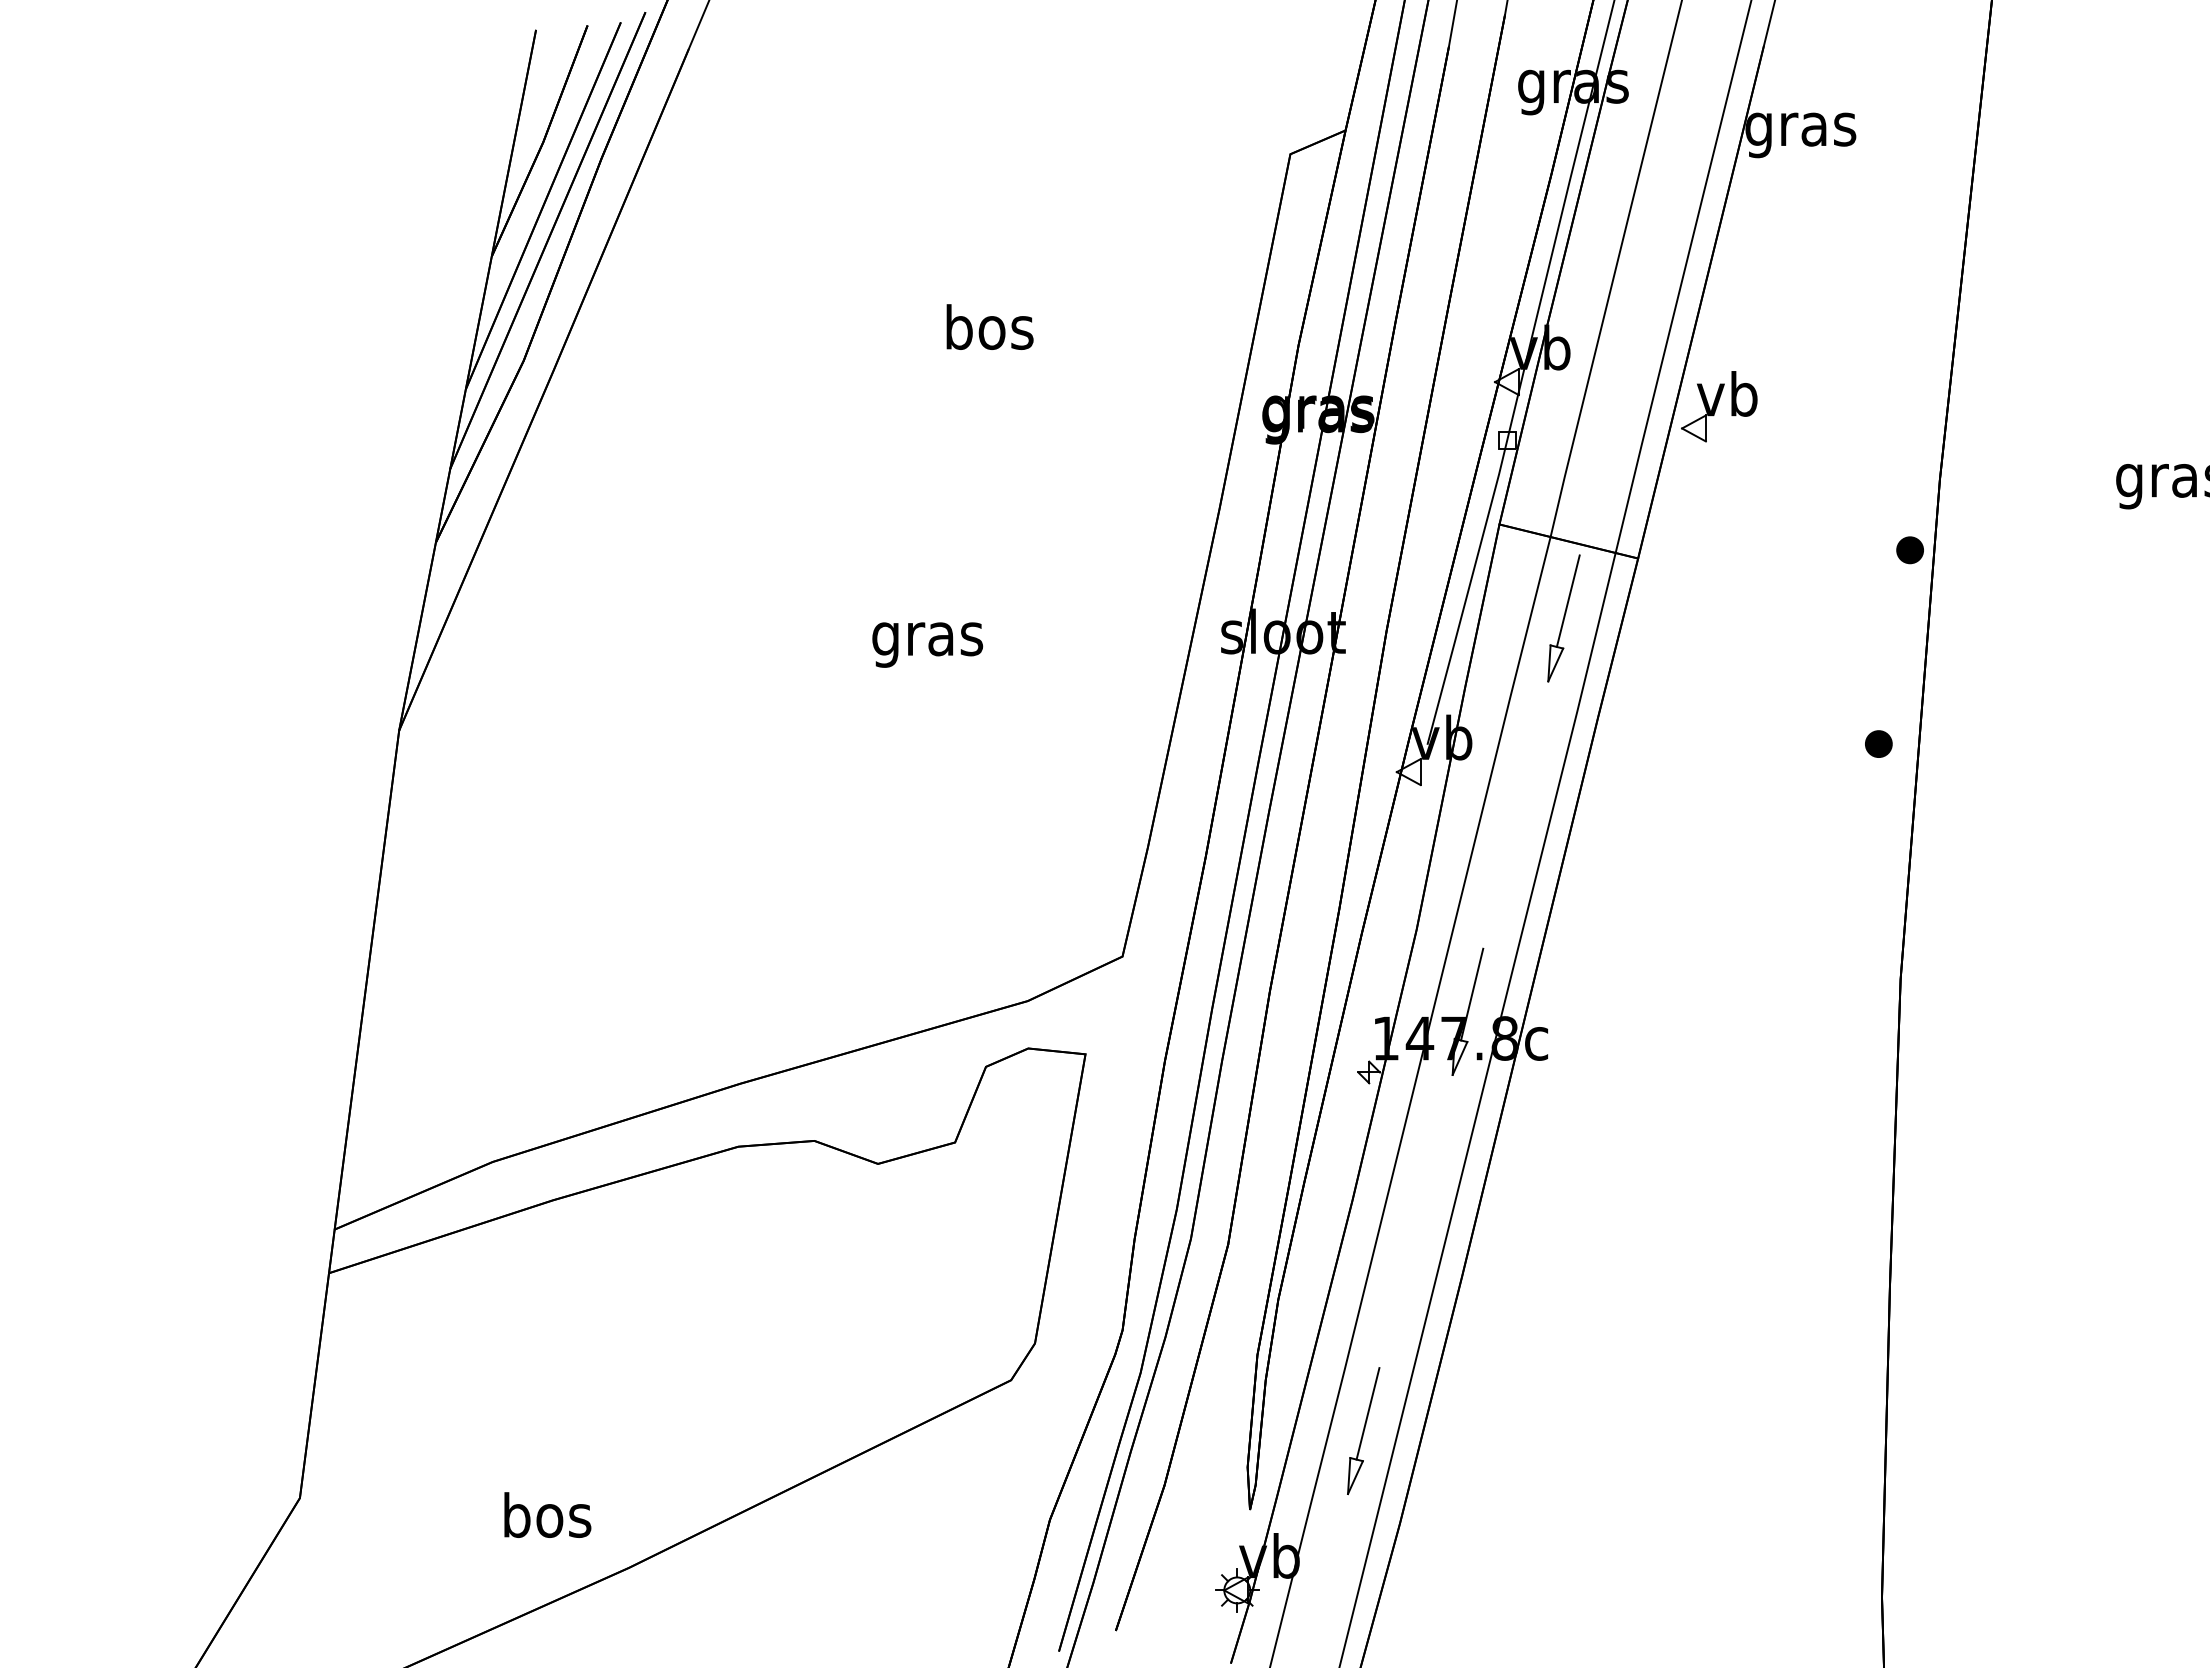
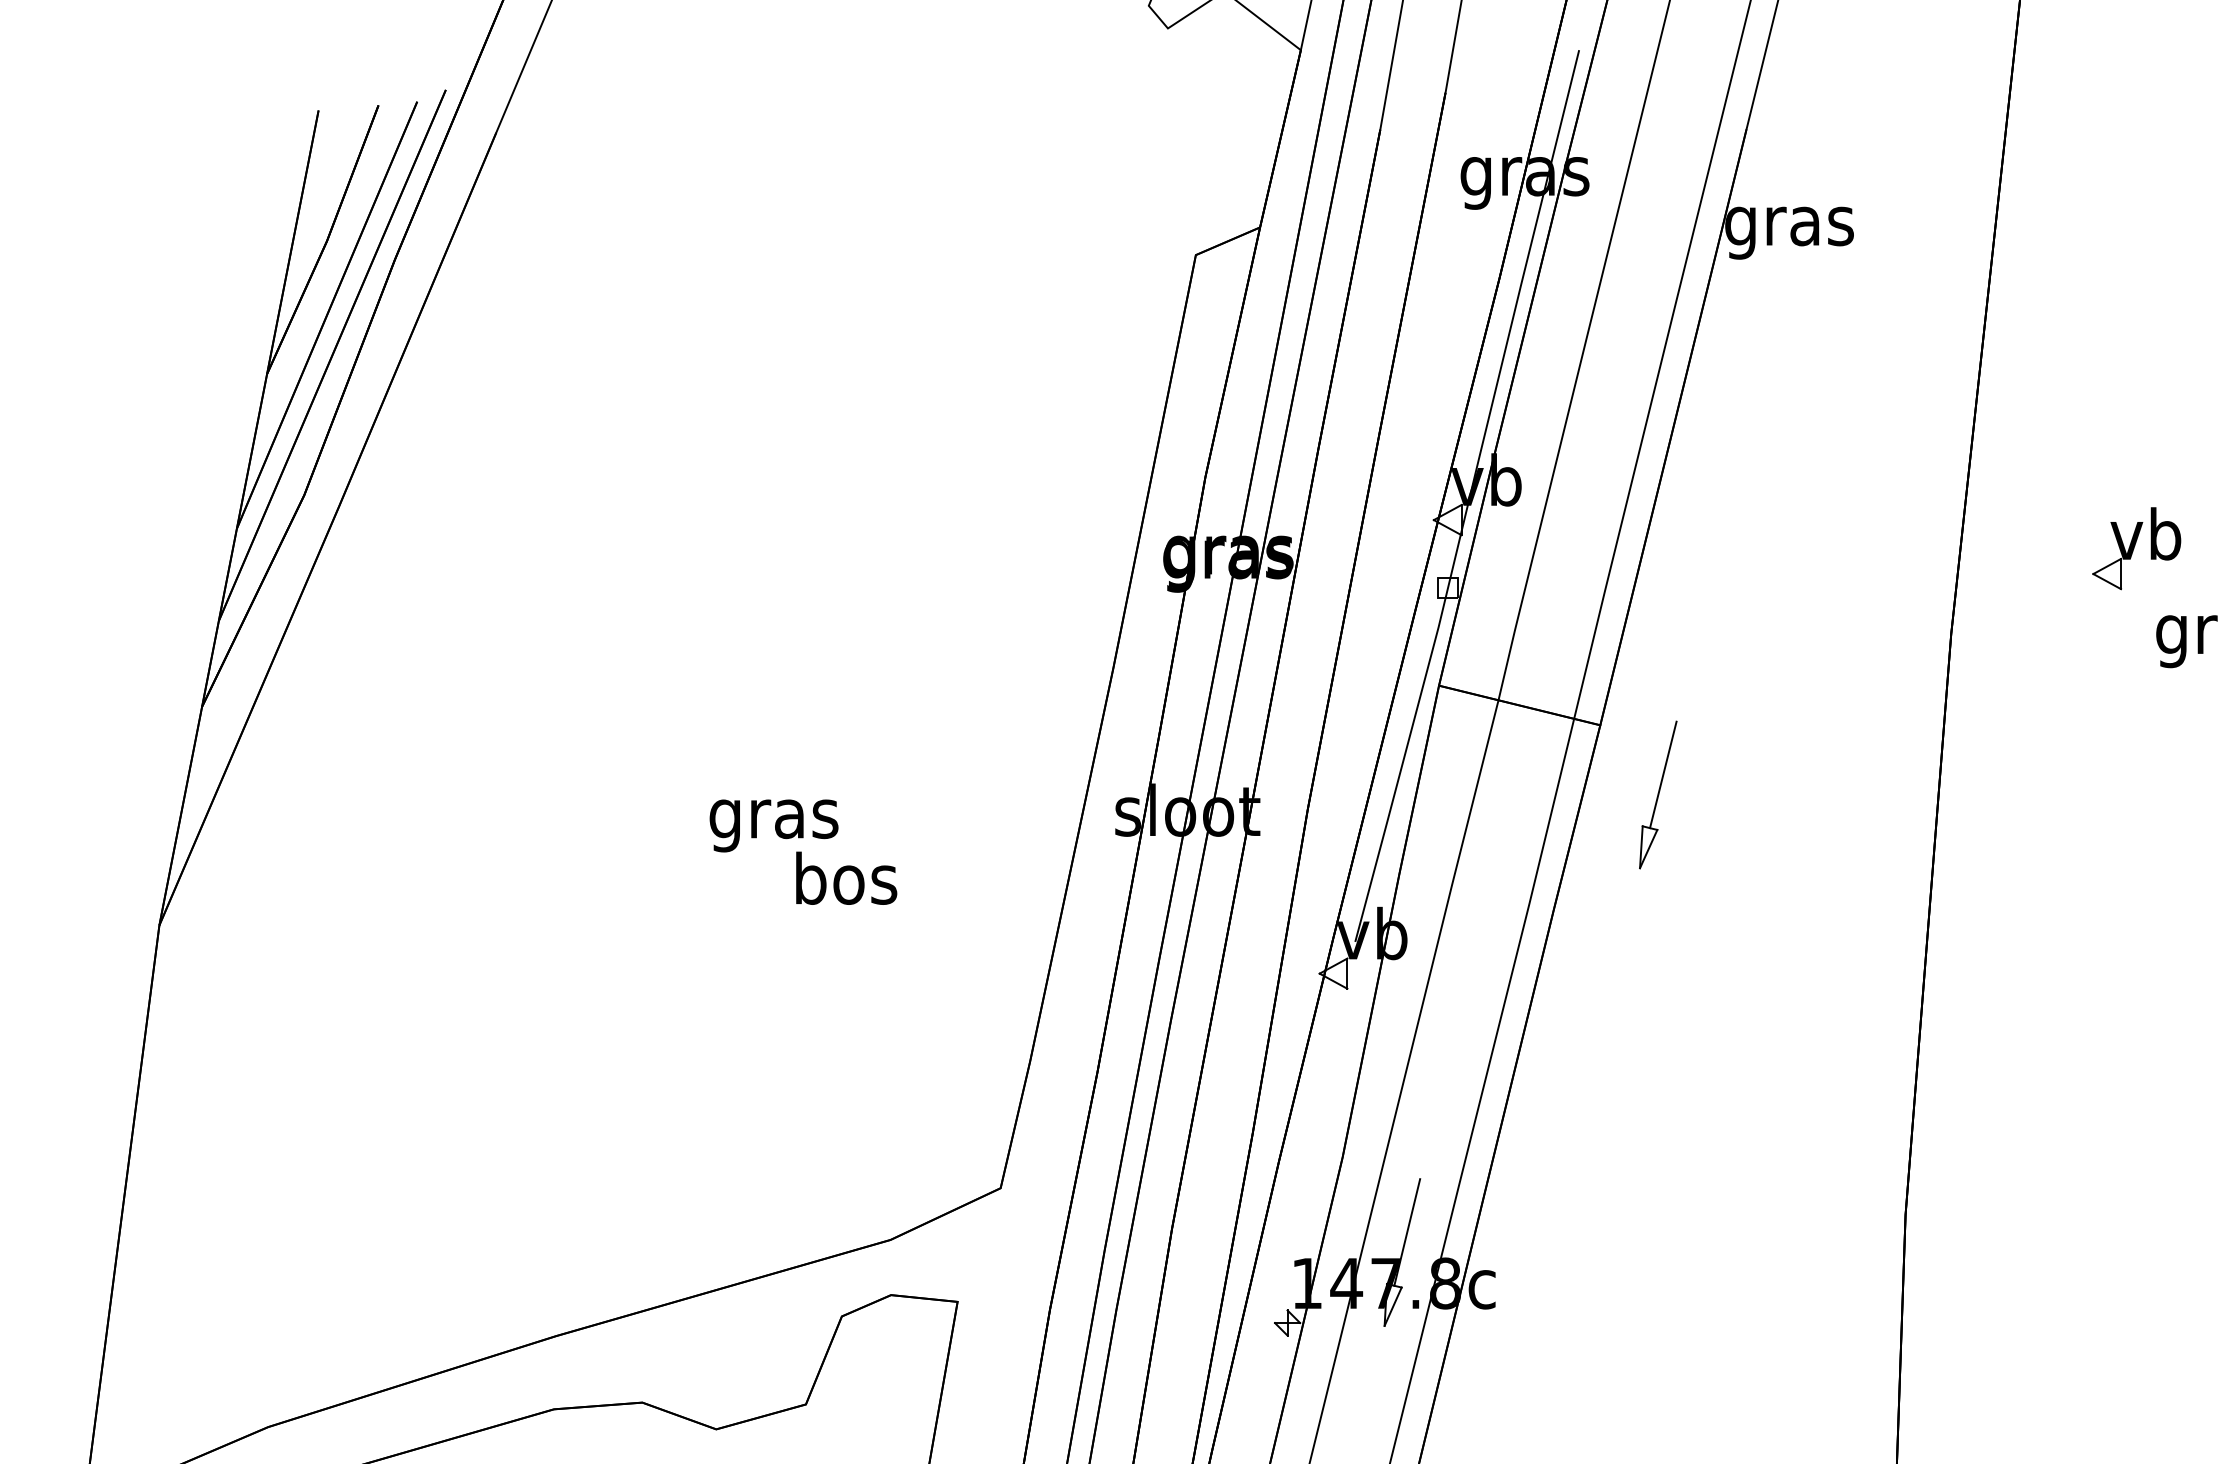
text: (989, 326) -> (845, 877), moved
part: (1719, 406) -> (2136, 548), moved
part: (1909, 550) -> (1915, 715), removed
part: (1563, 618) -> (1657, 795), moved
part: (1878, 743) -> (1879, 940), removed

